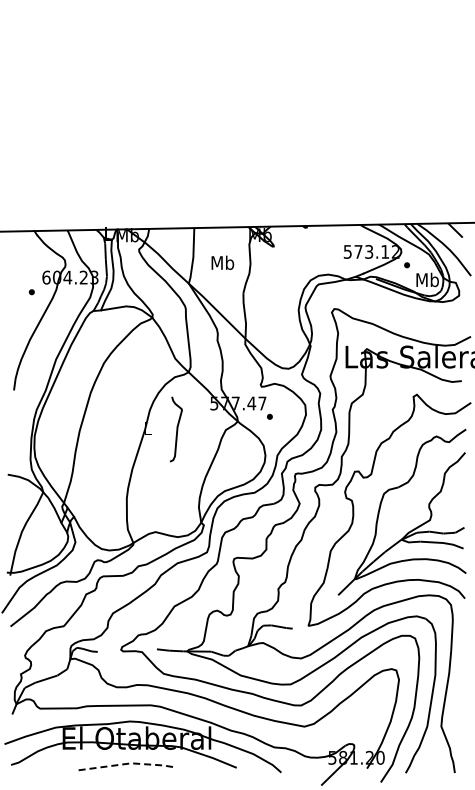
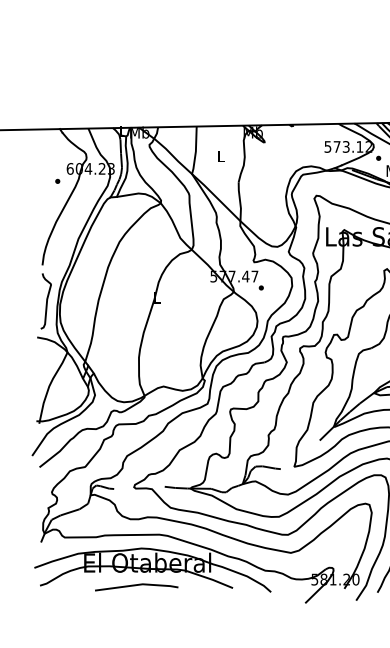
text: (222, 262) -> (220, 155), Mb -> L
curve: (176, 429) -> (46, 301), moved
line: (125, 764) -> (137, 585), dashed -> solid

